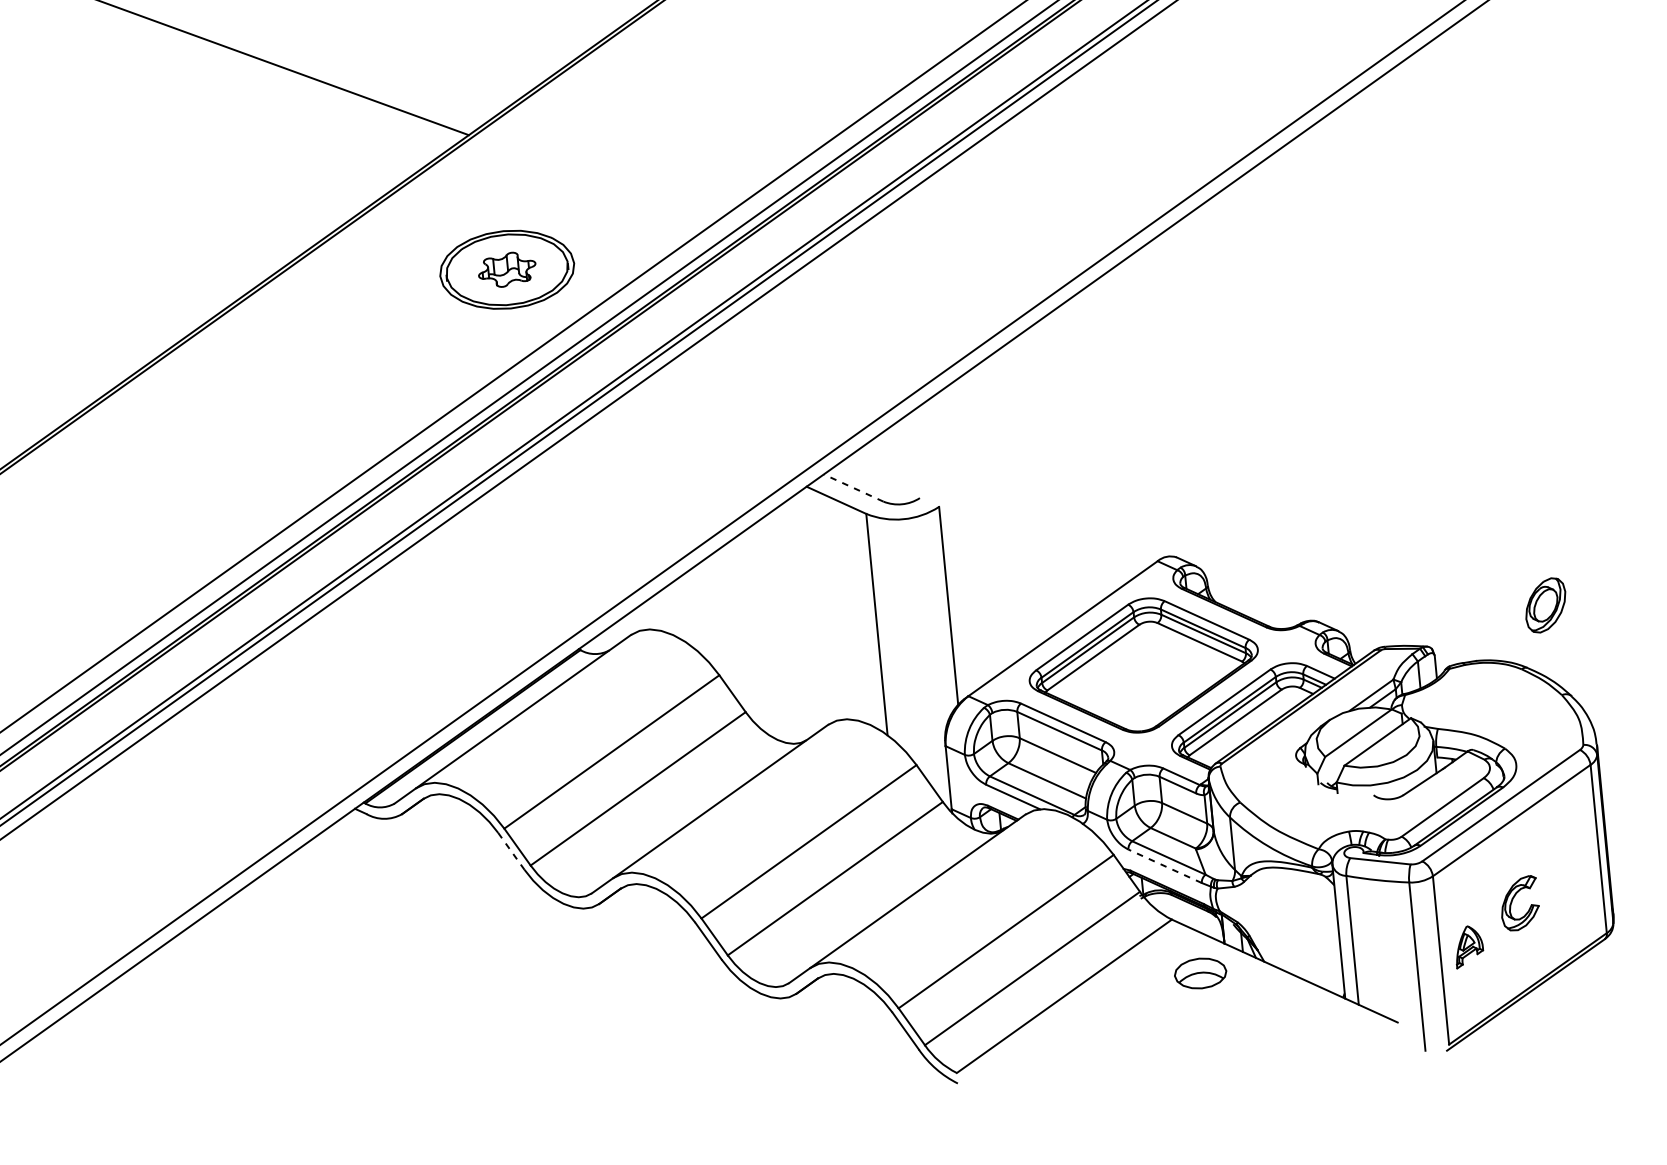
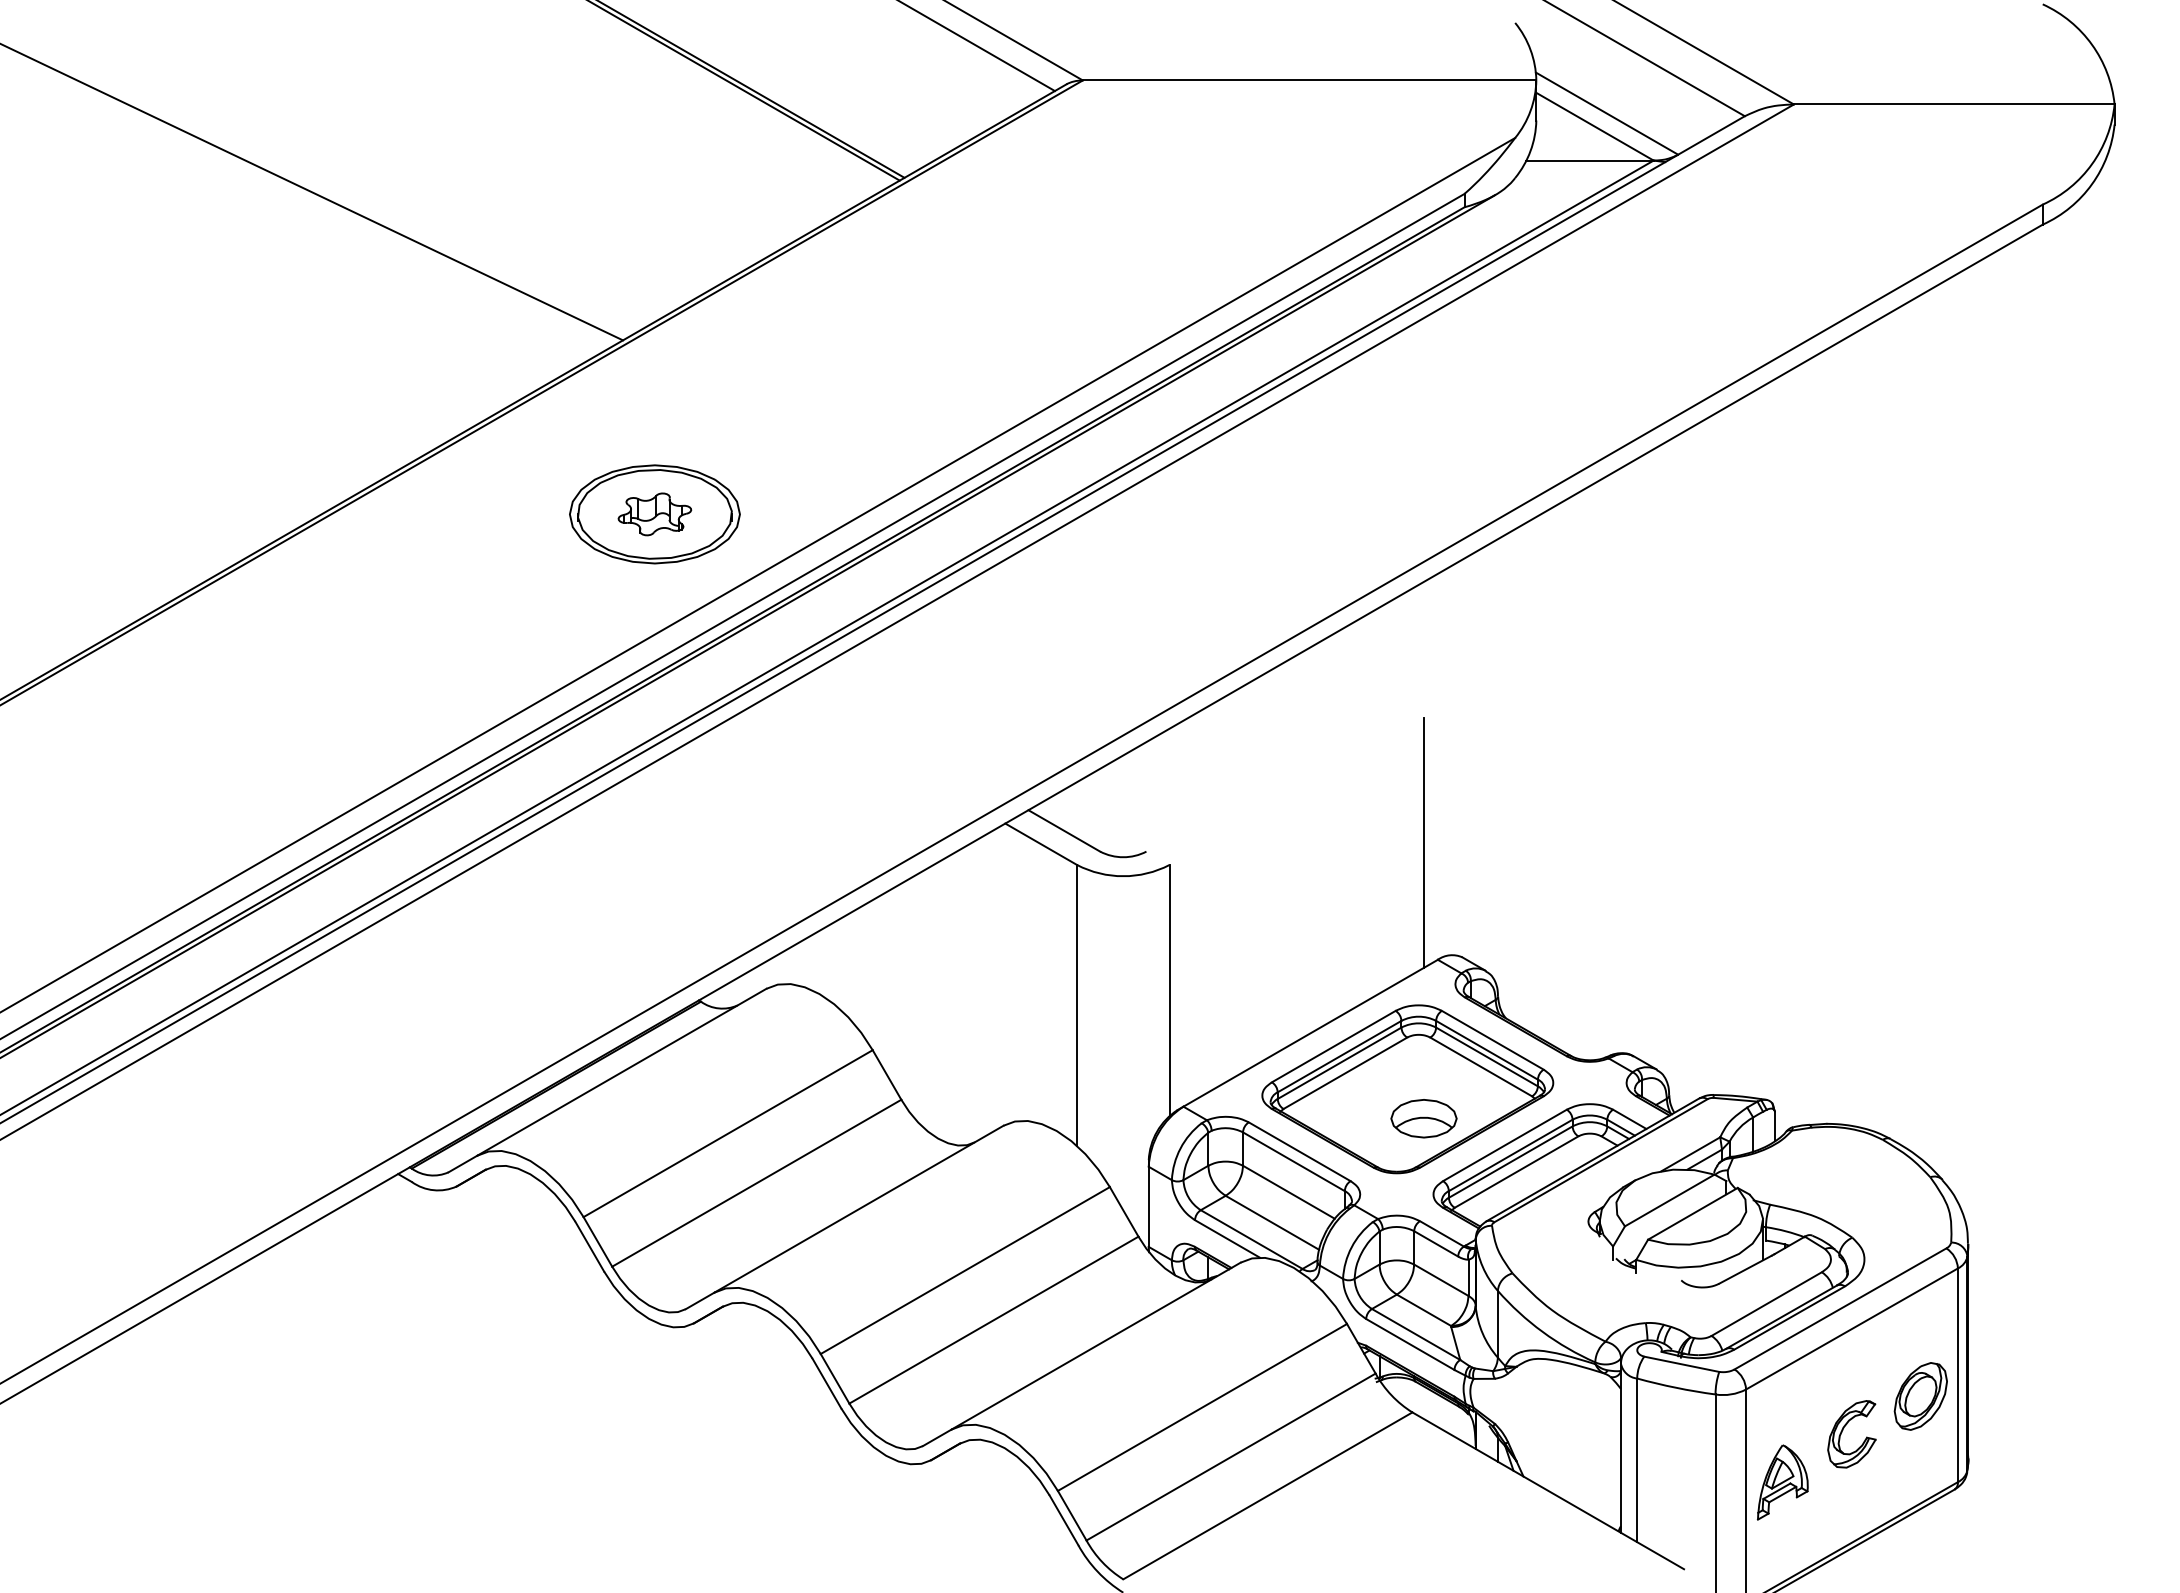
line: (1138, 469) -> (1424, 842), added
line: (852, 487) -> (1063, 830), dashed -> solid
part: (1545, 605) -> (1920, 1396), moved
line: (511, 851) -> (589, 1246), dashed -> solid
line: (1165, 866) -> (1410, 1344), dashed -> solid
part: (1468, 946) -> (1782, 1482), size x1.43
part: (1200, 973) -> (1423, 1118), moved

